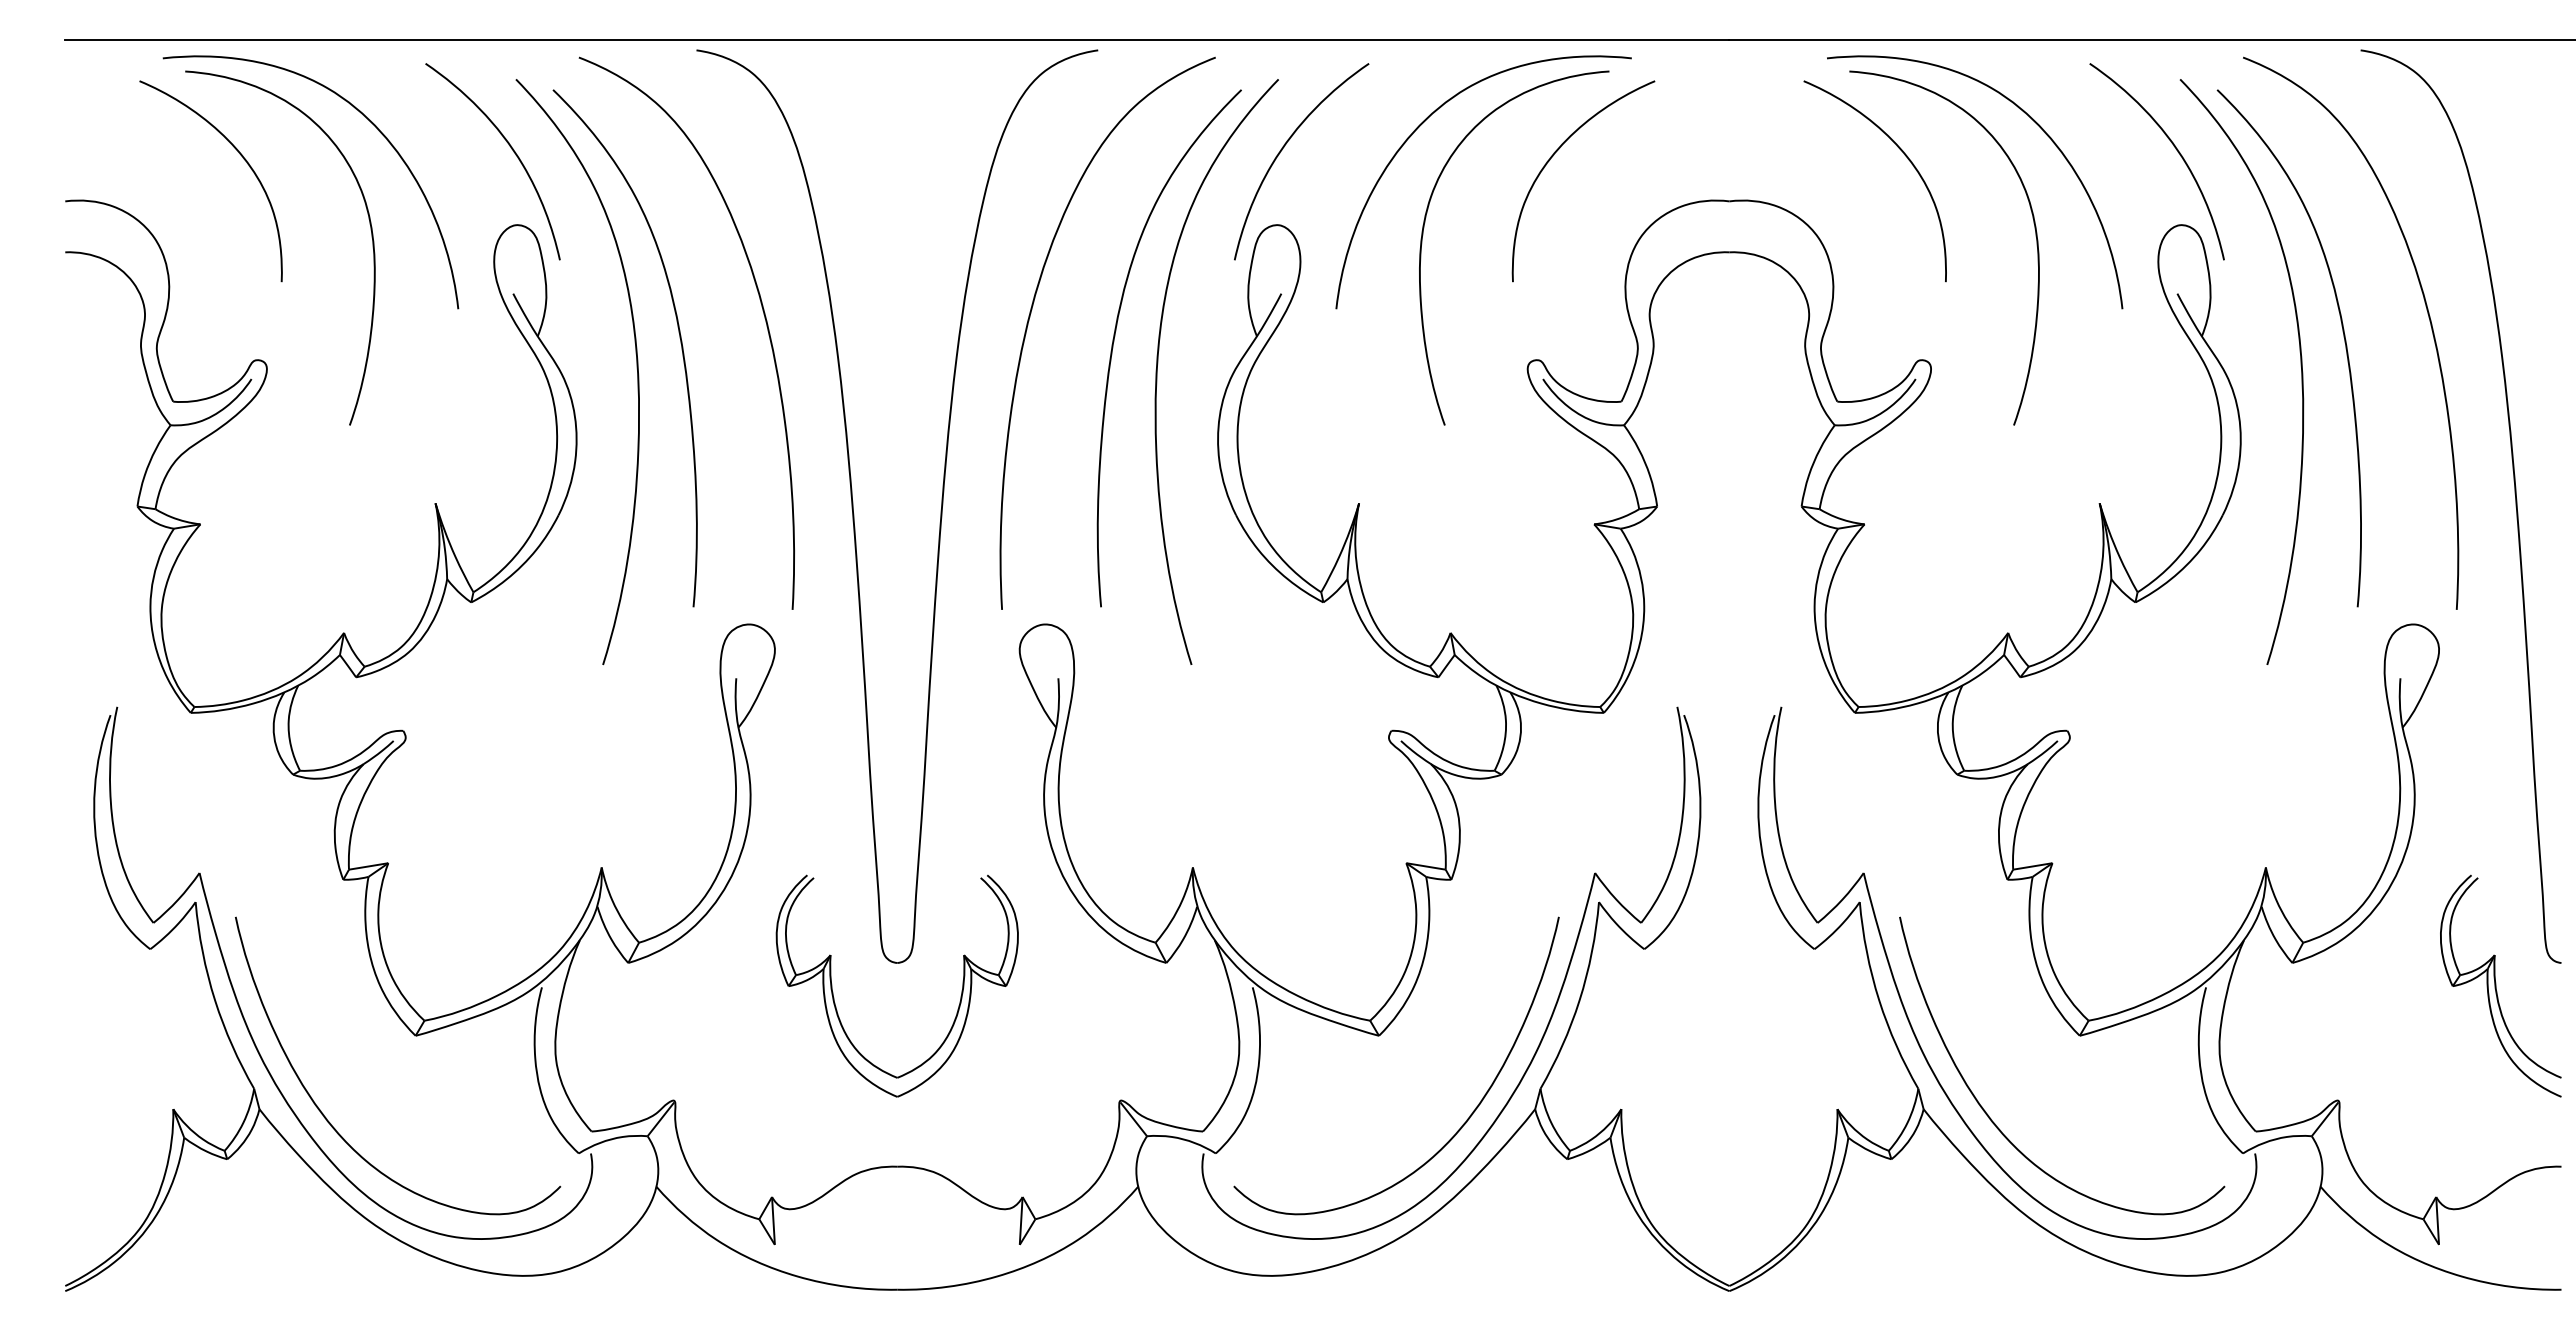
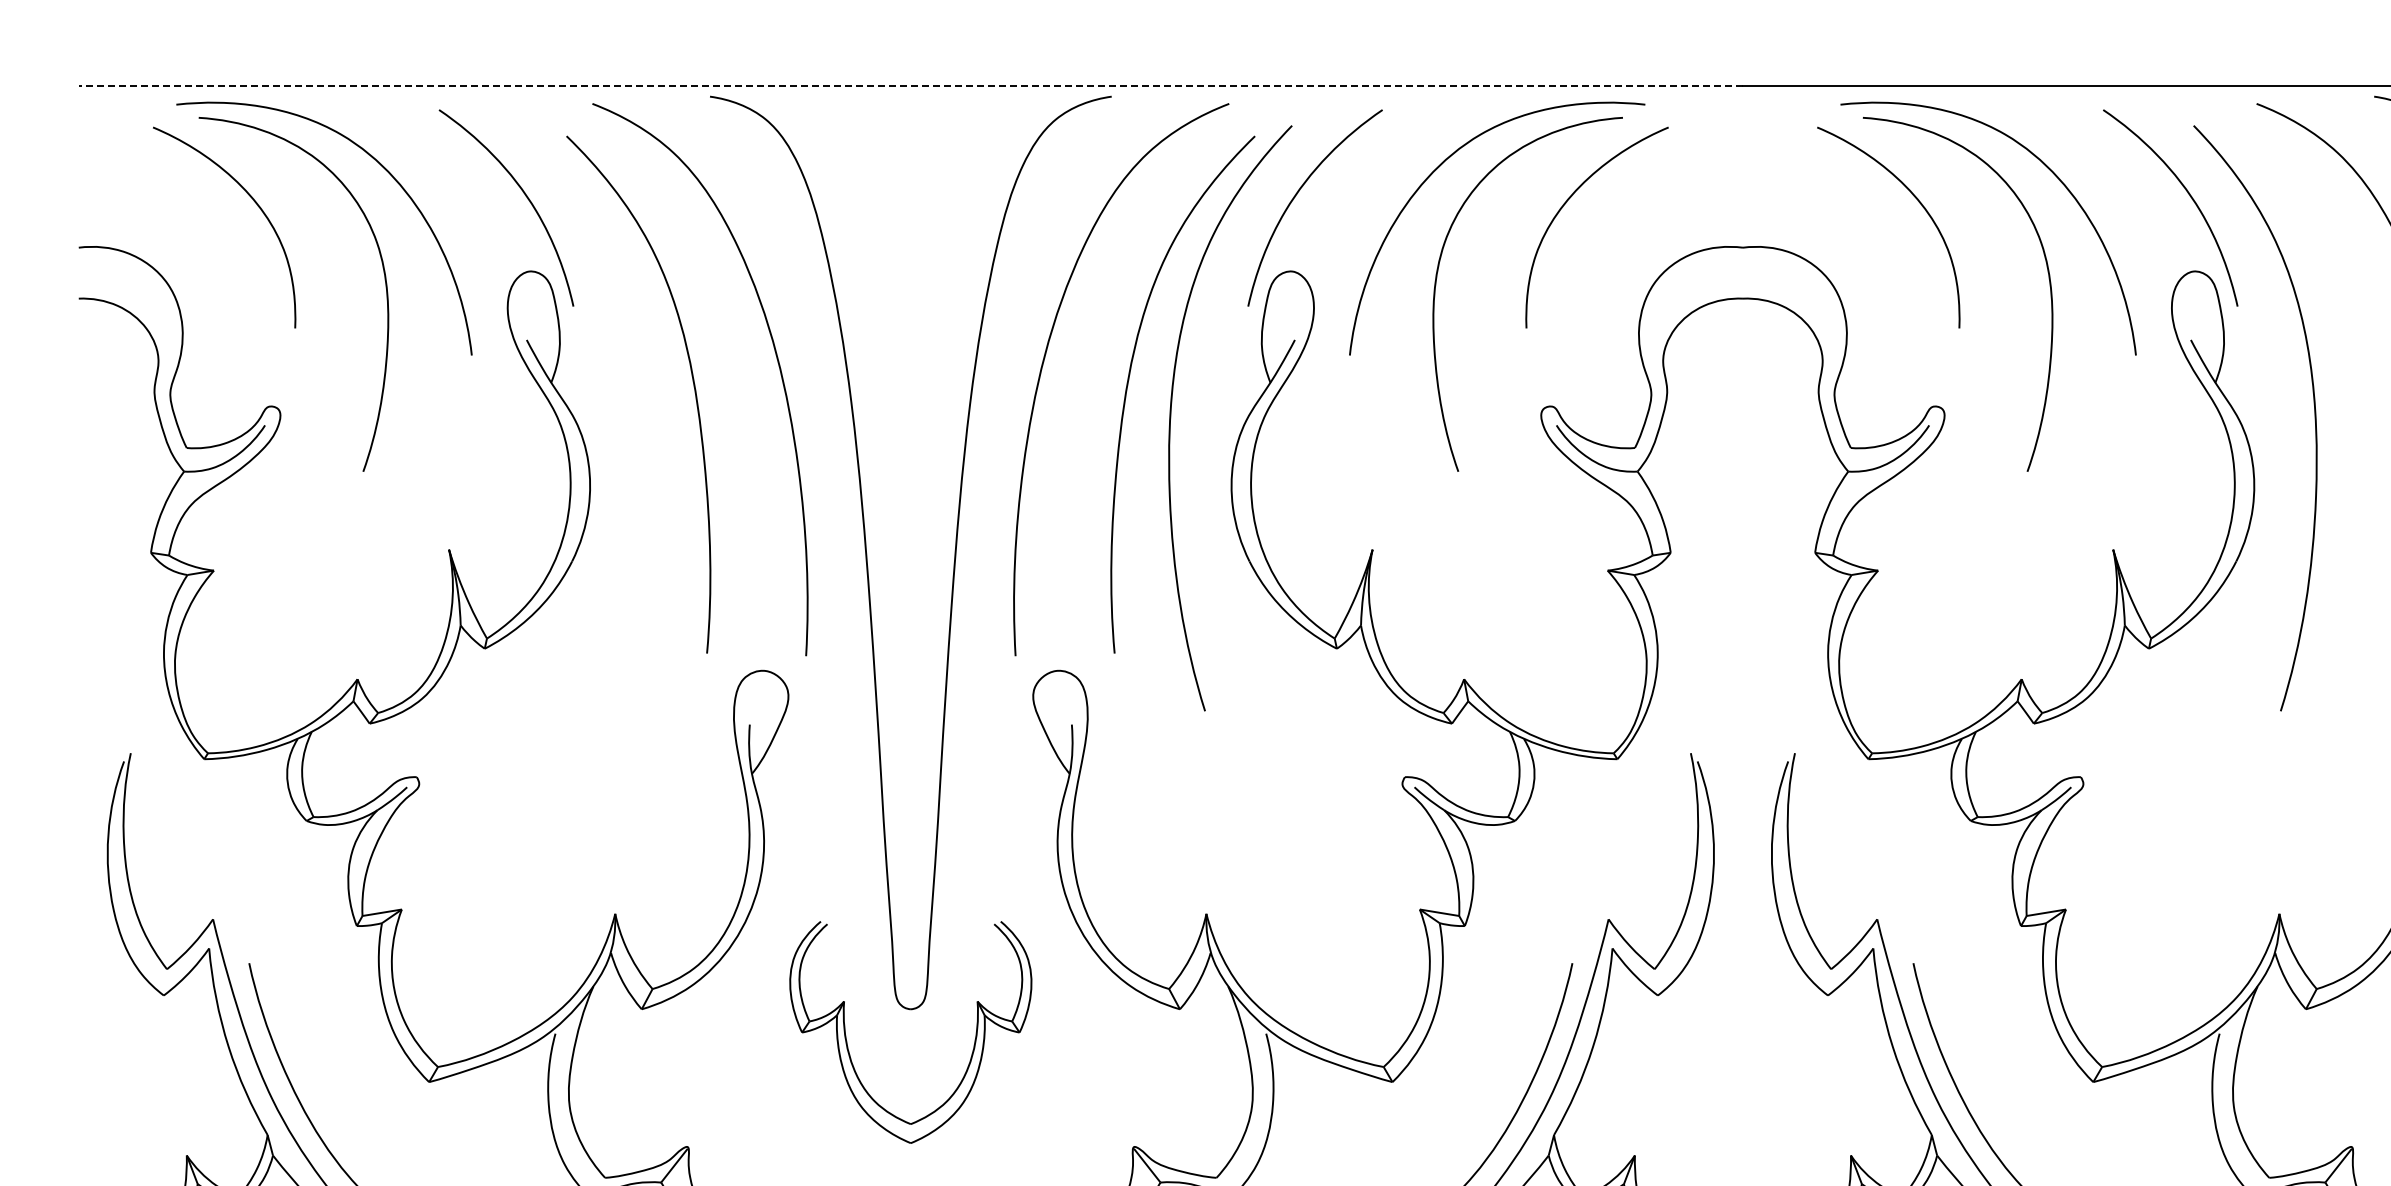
line: (896, 39) -> (910, 85), solid -> dashed
curve: (2343, 337) -> (2357, 383), removed
curve: (636, 368) -> (650, 414), removed

